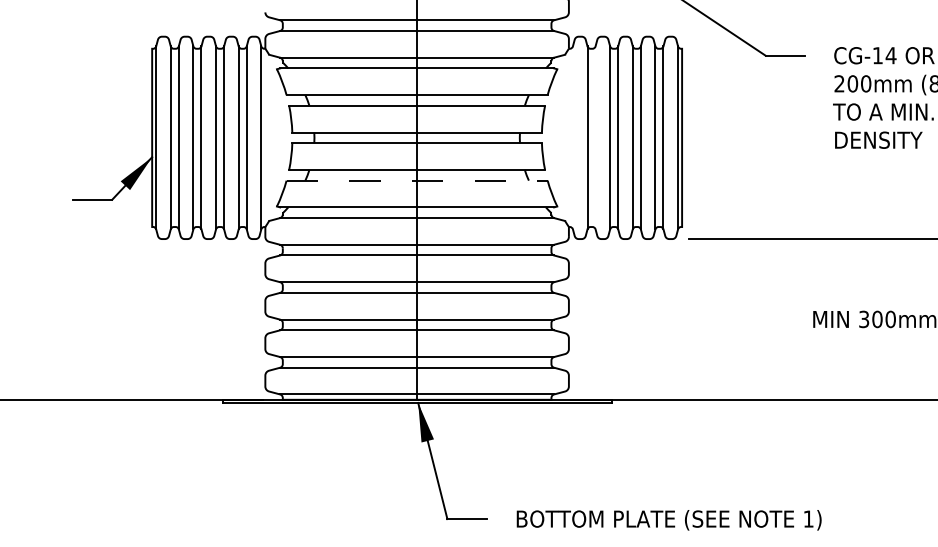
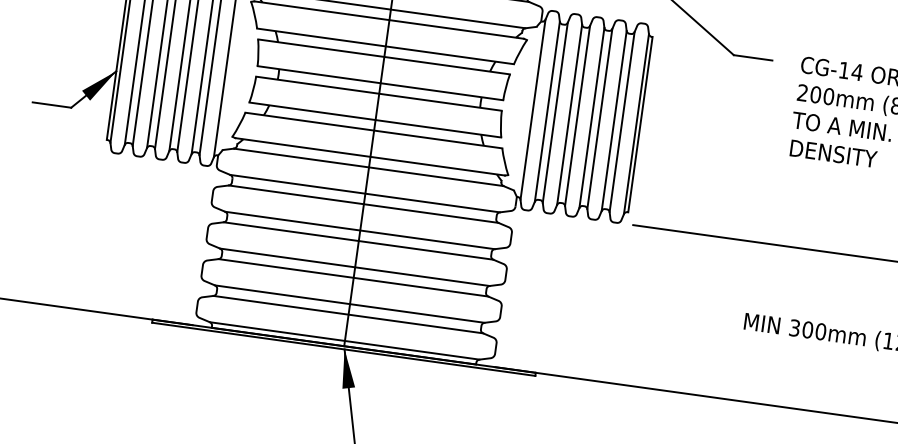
line: (572, 137) -> (532, 109), added
line: (595, 137) -> (555, 112), added
line: (417, 180) -> (374, 130), dashed -> solid

